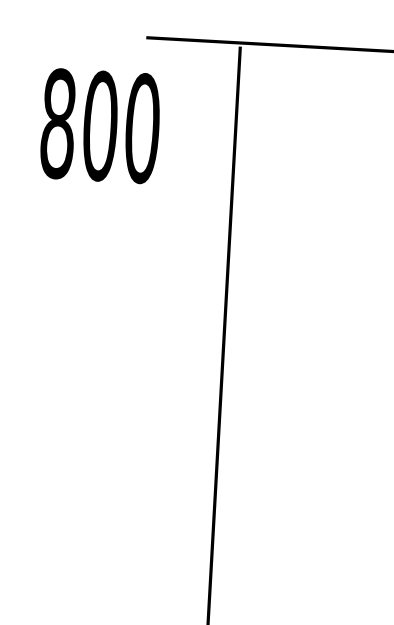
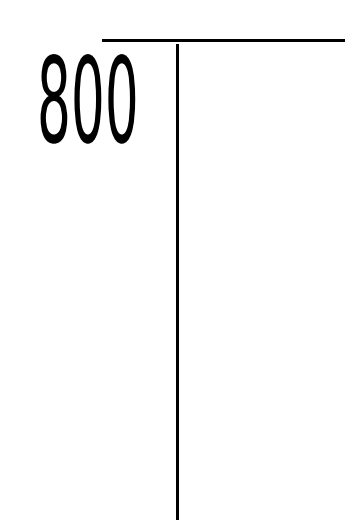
text: (100, 125) -> (87, 98), moved

